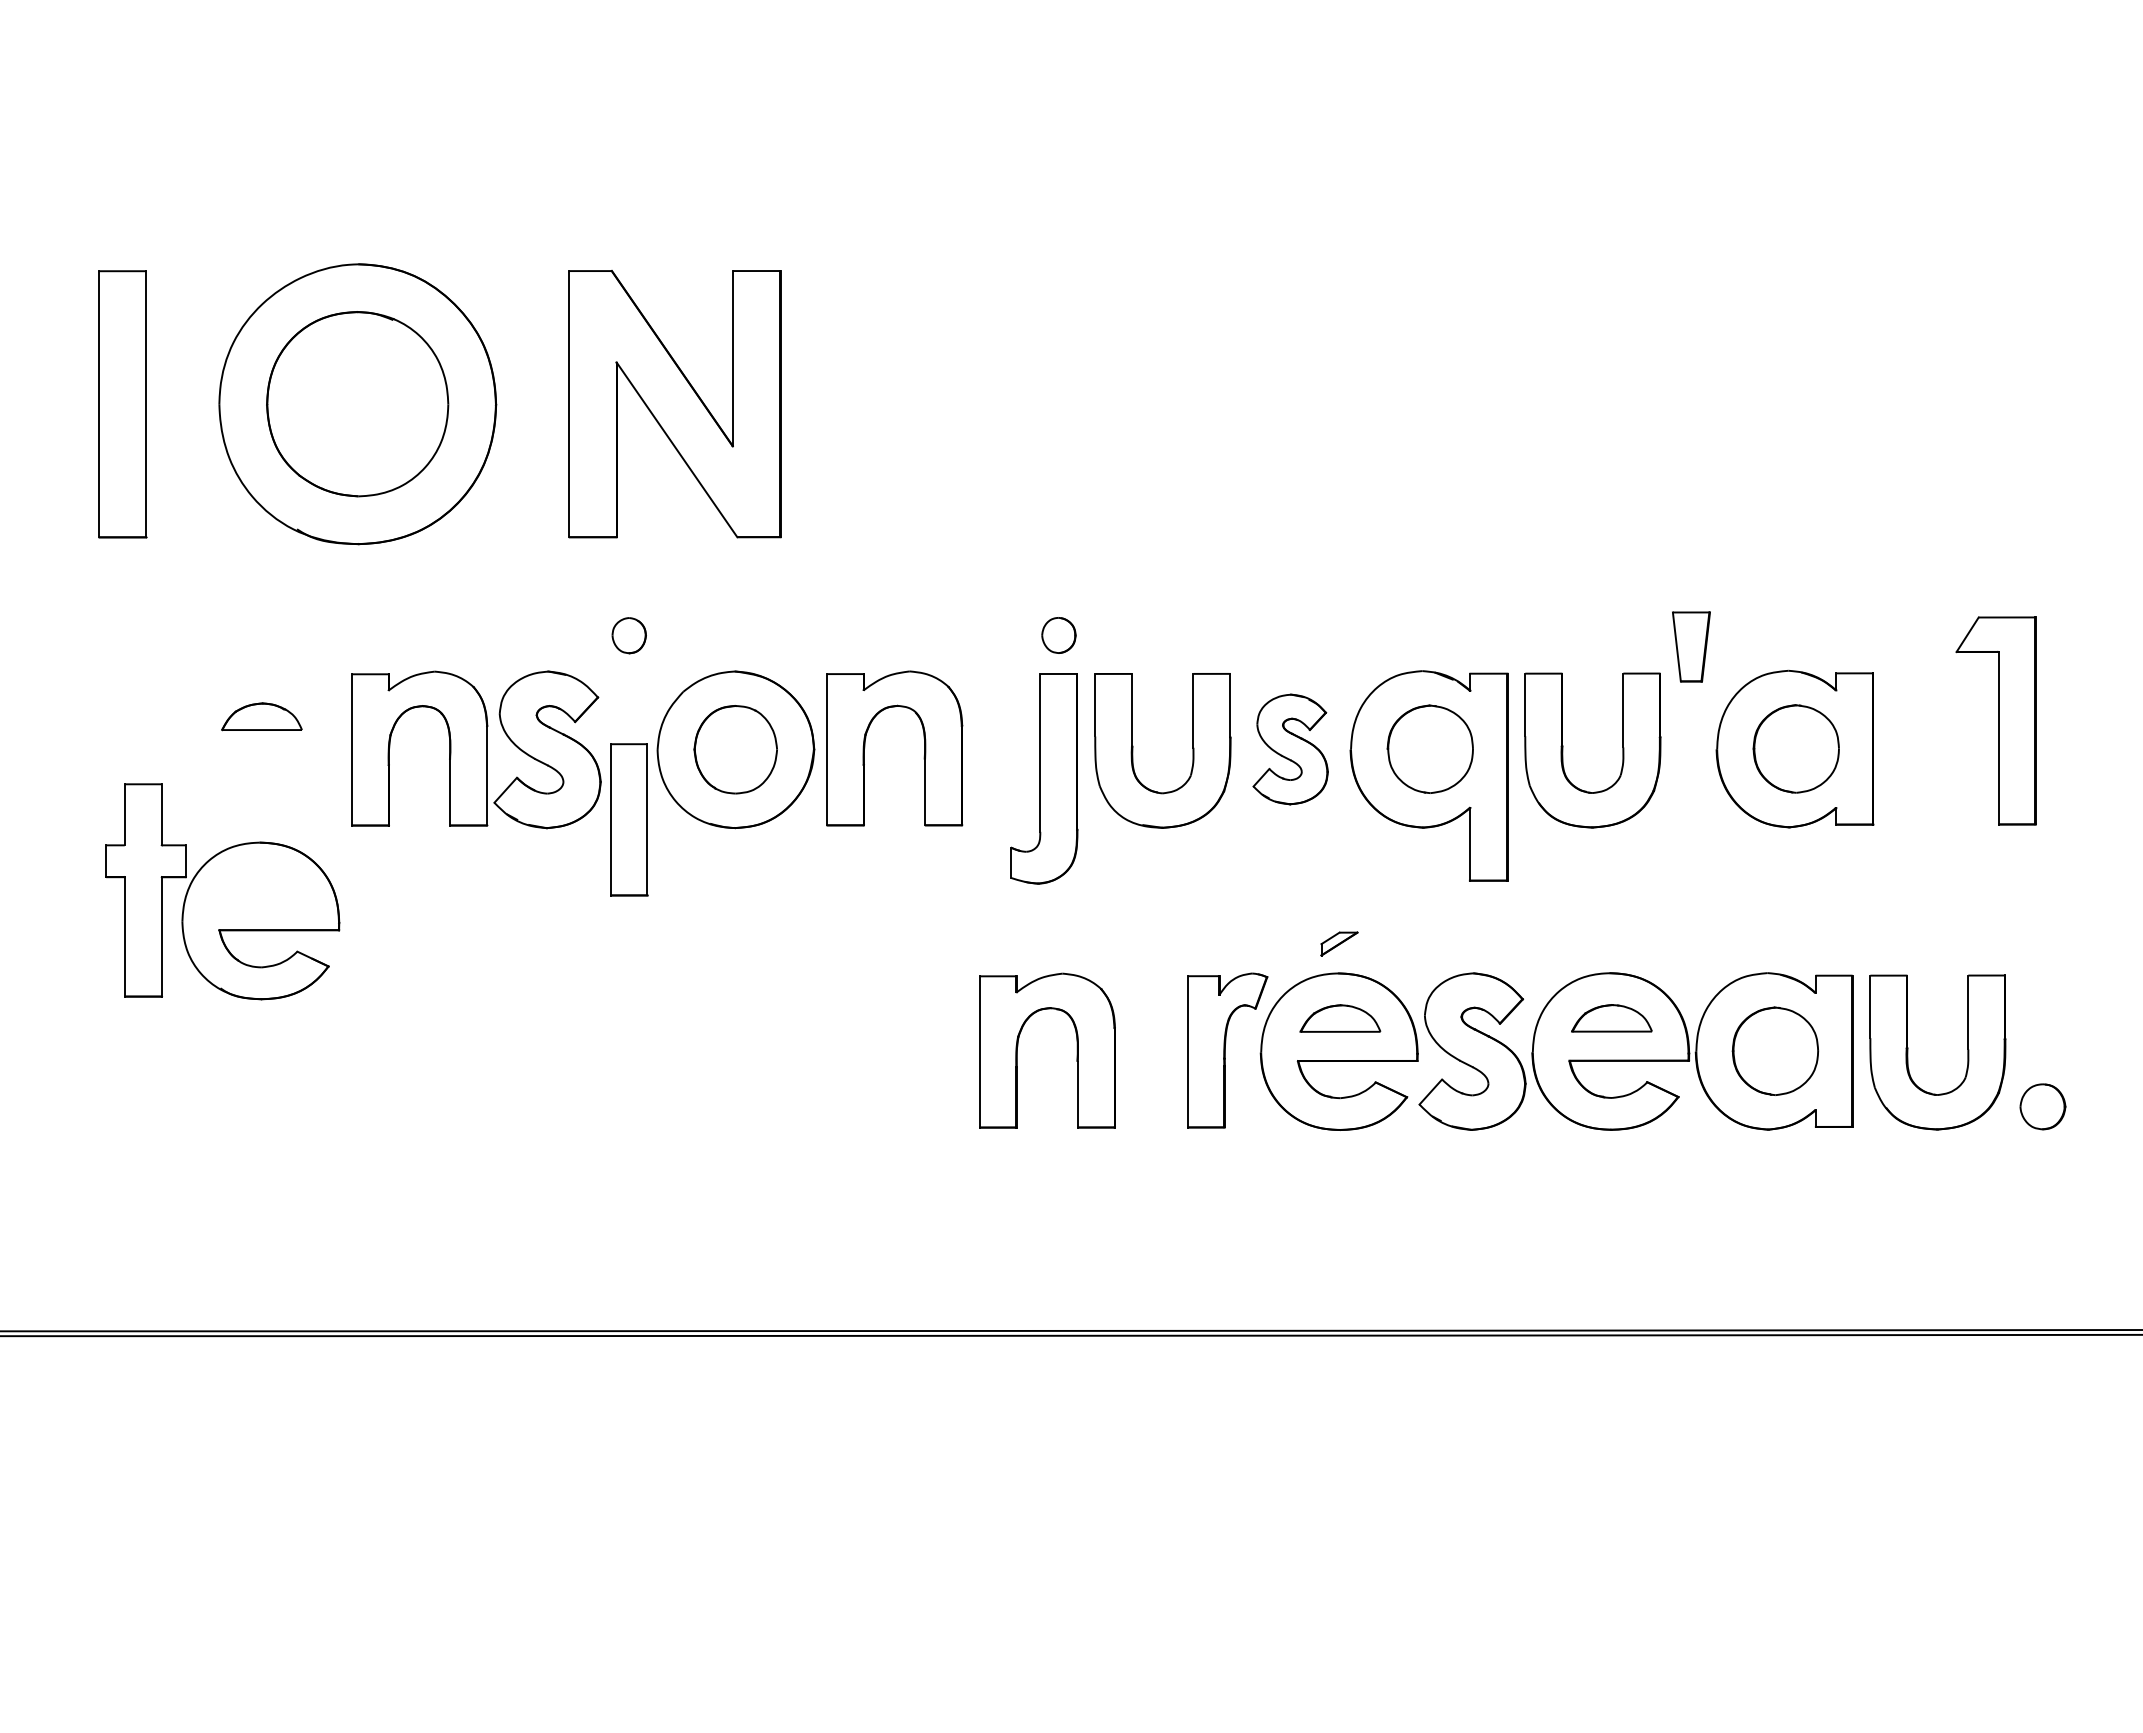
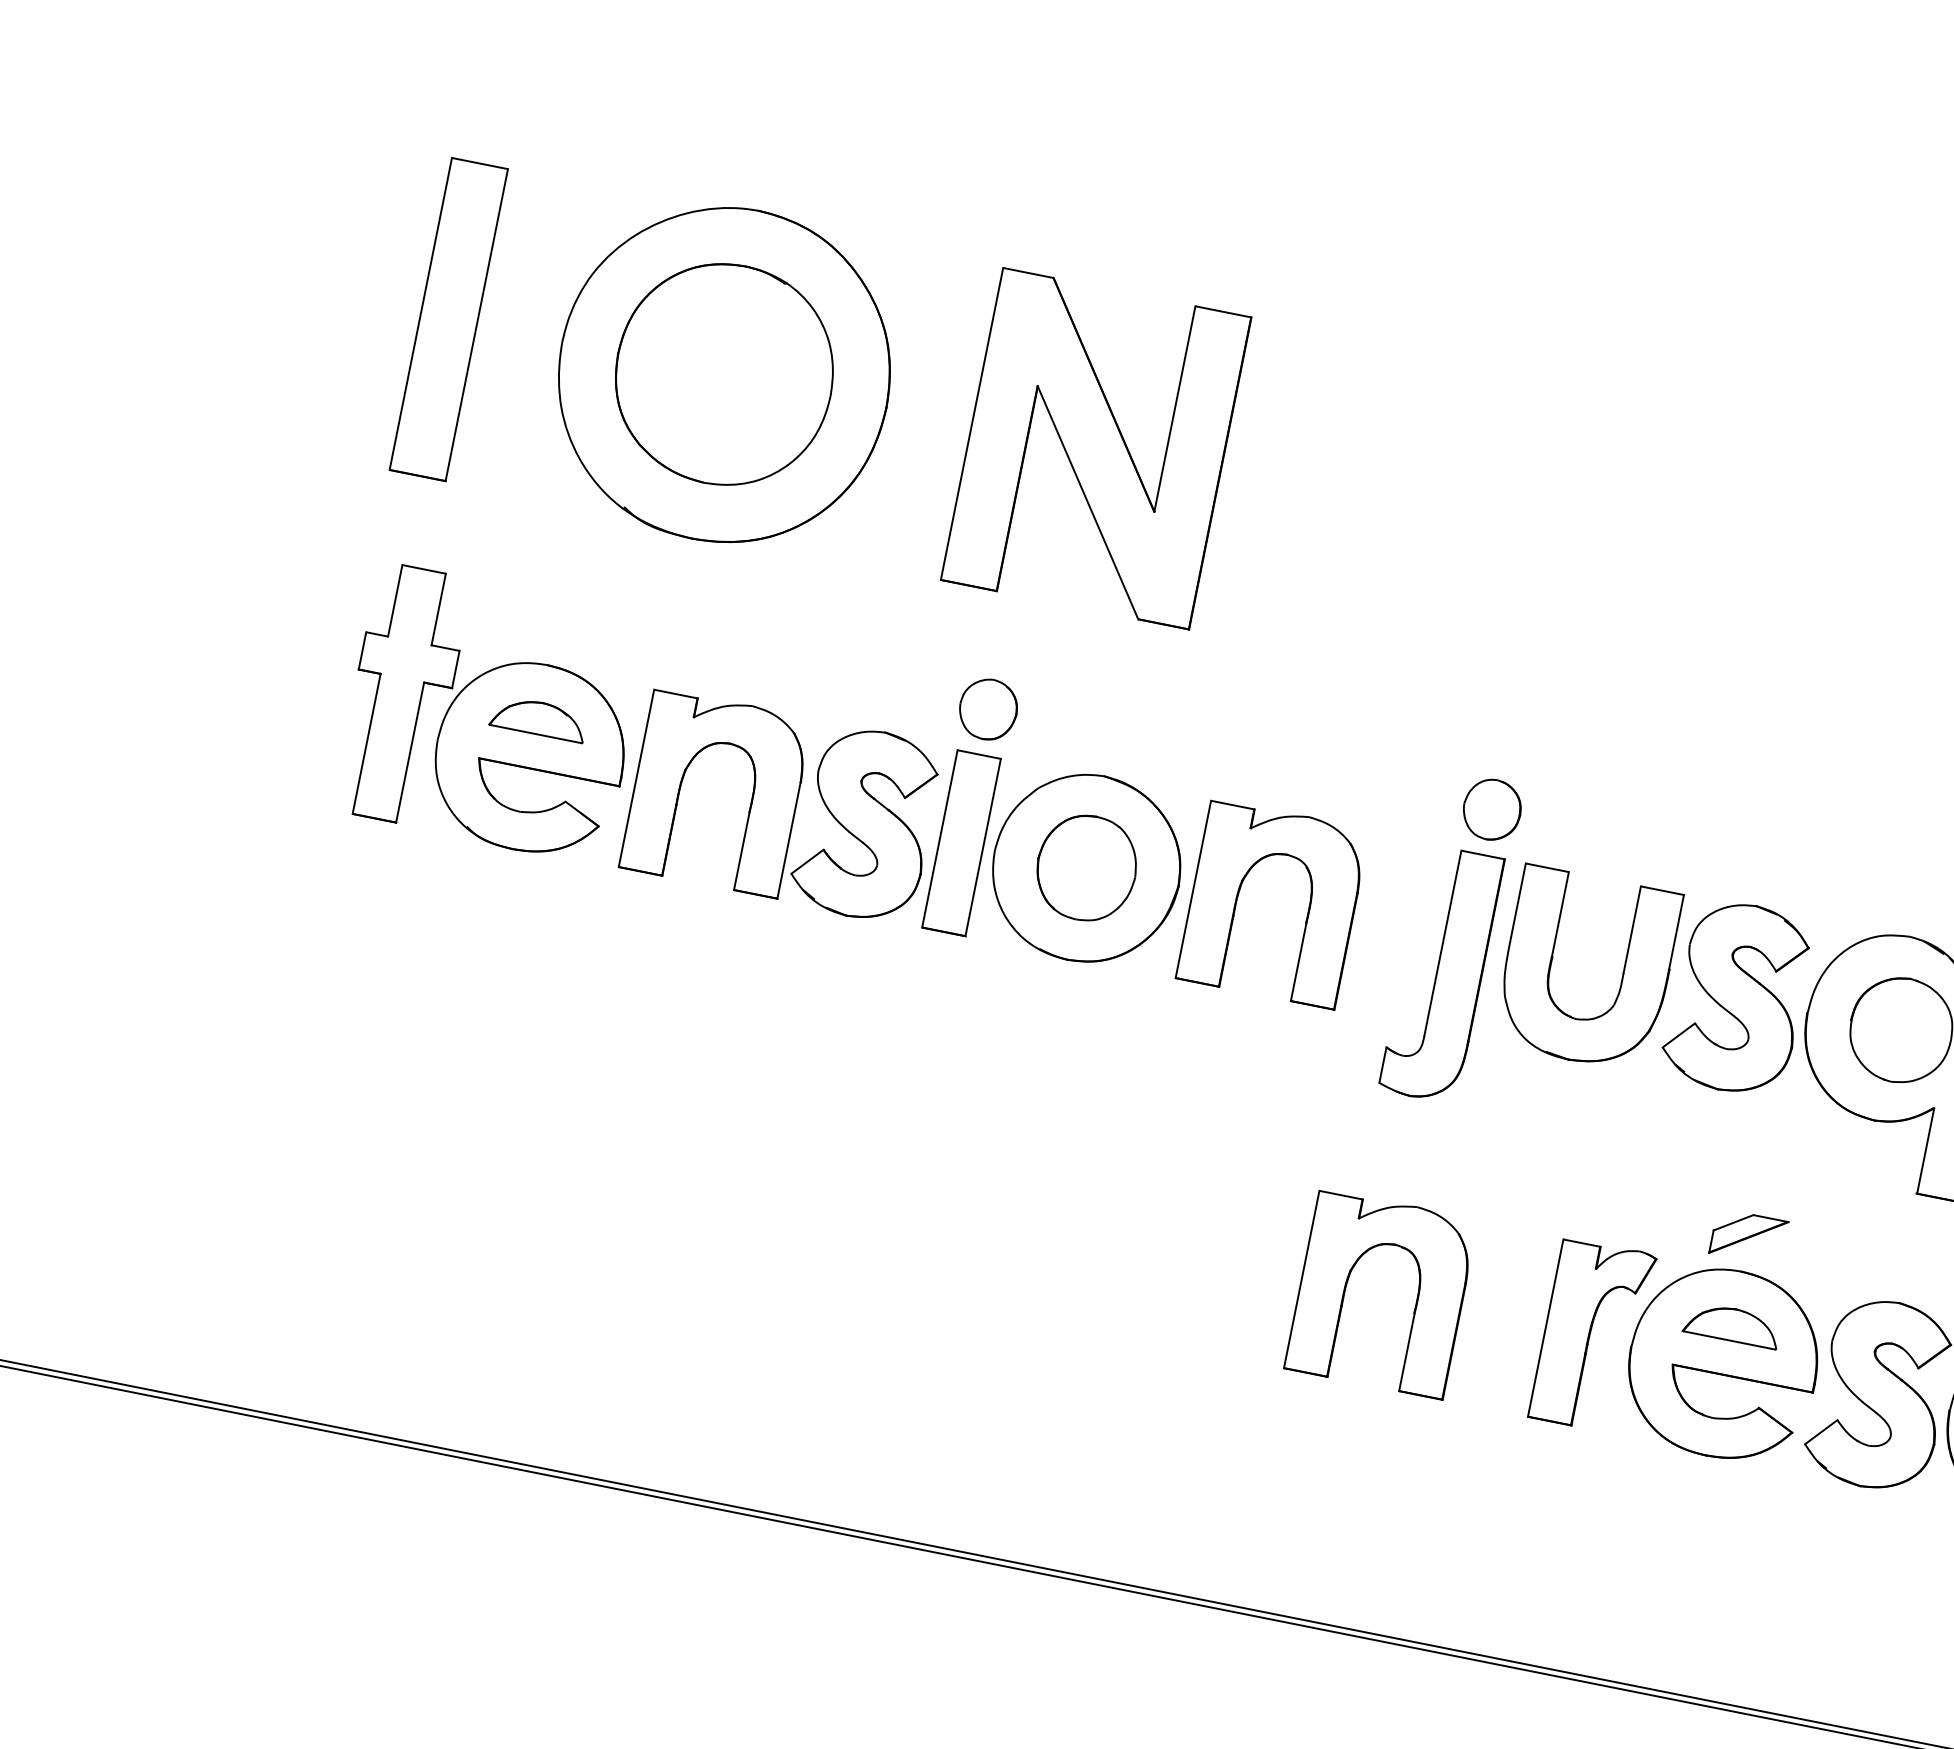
part: (629, 635) -> (988, 709), size x1.43
part: (1058, 635) -> (1491, 809), size x1.43
part: (1290, 749) -> (1737, 997), size x1.43
part: (629, 819) -> (962, 842), moved
part: (222, 891) -> (491, 713), moved
part: (1339, 943) -> (1749, 1236), size x1.67

